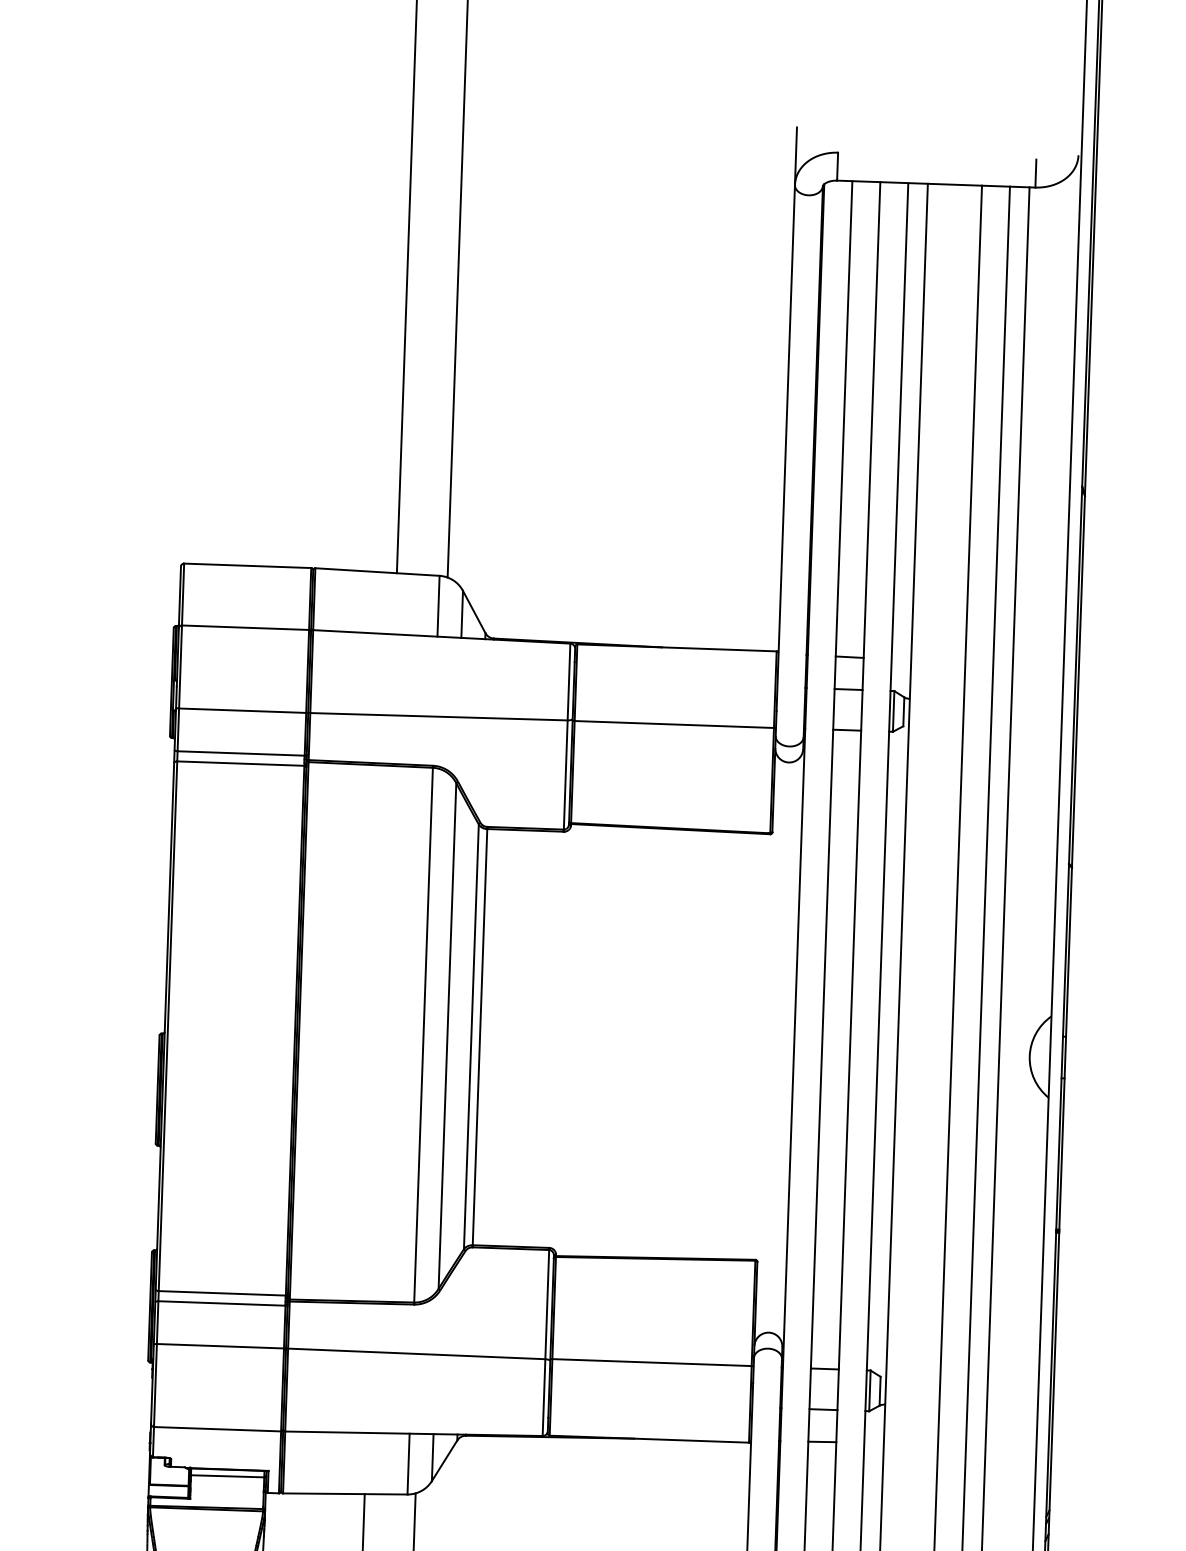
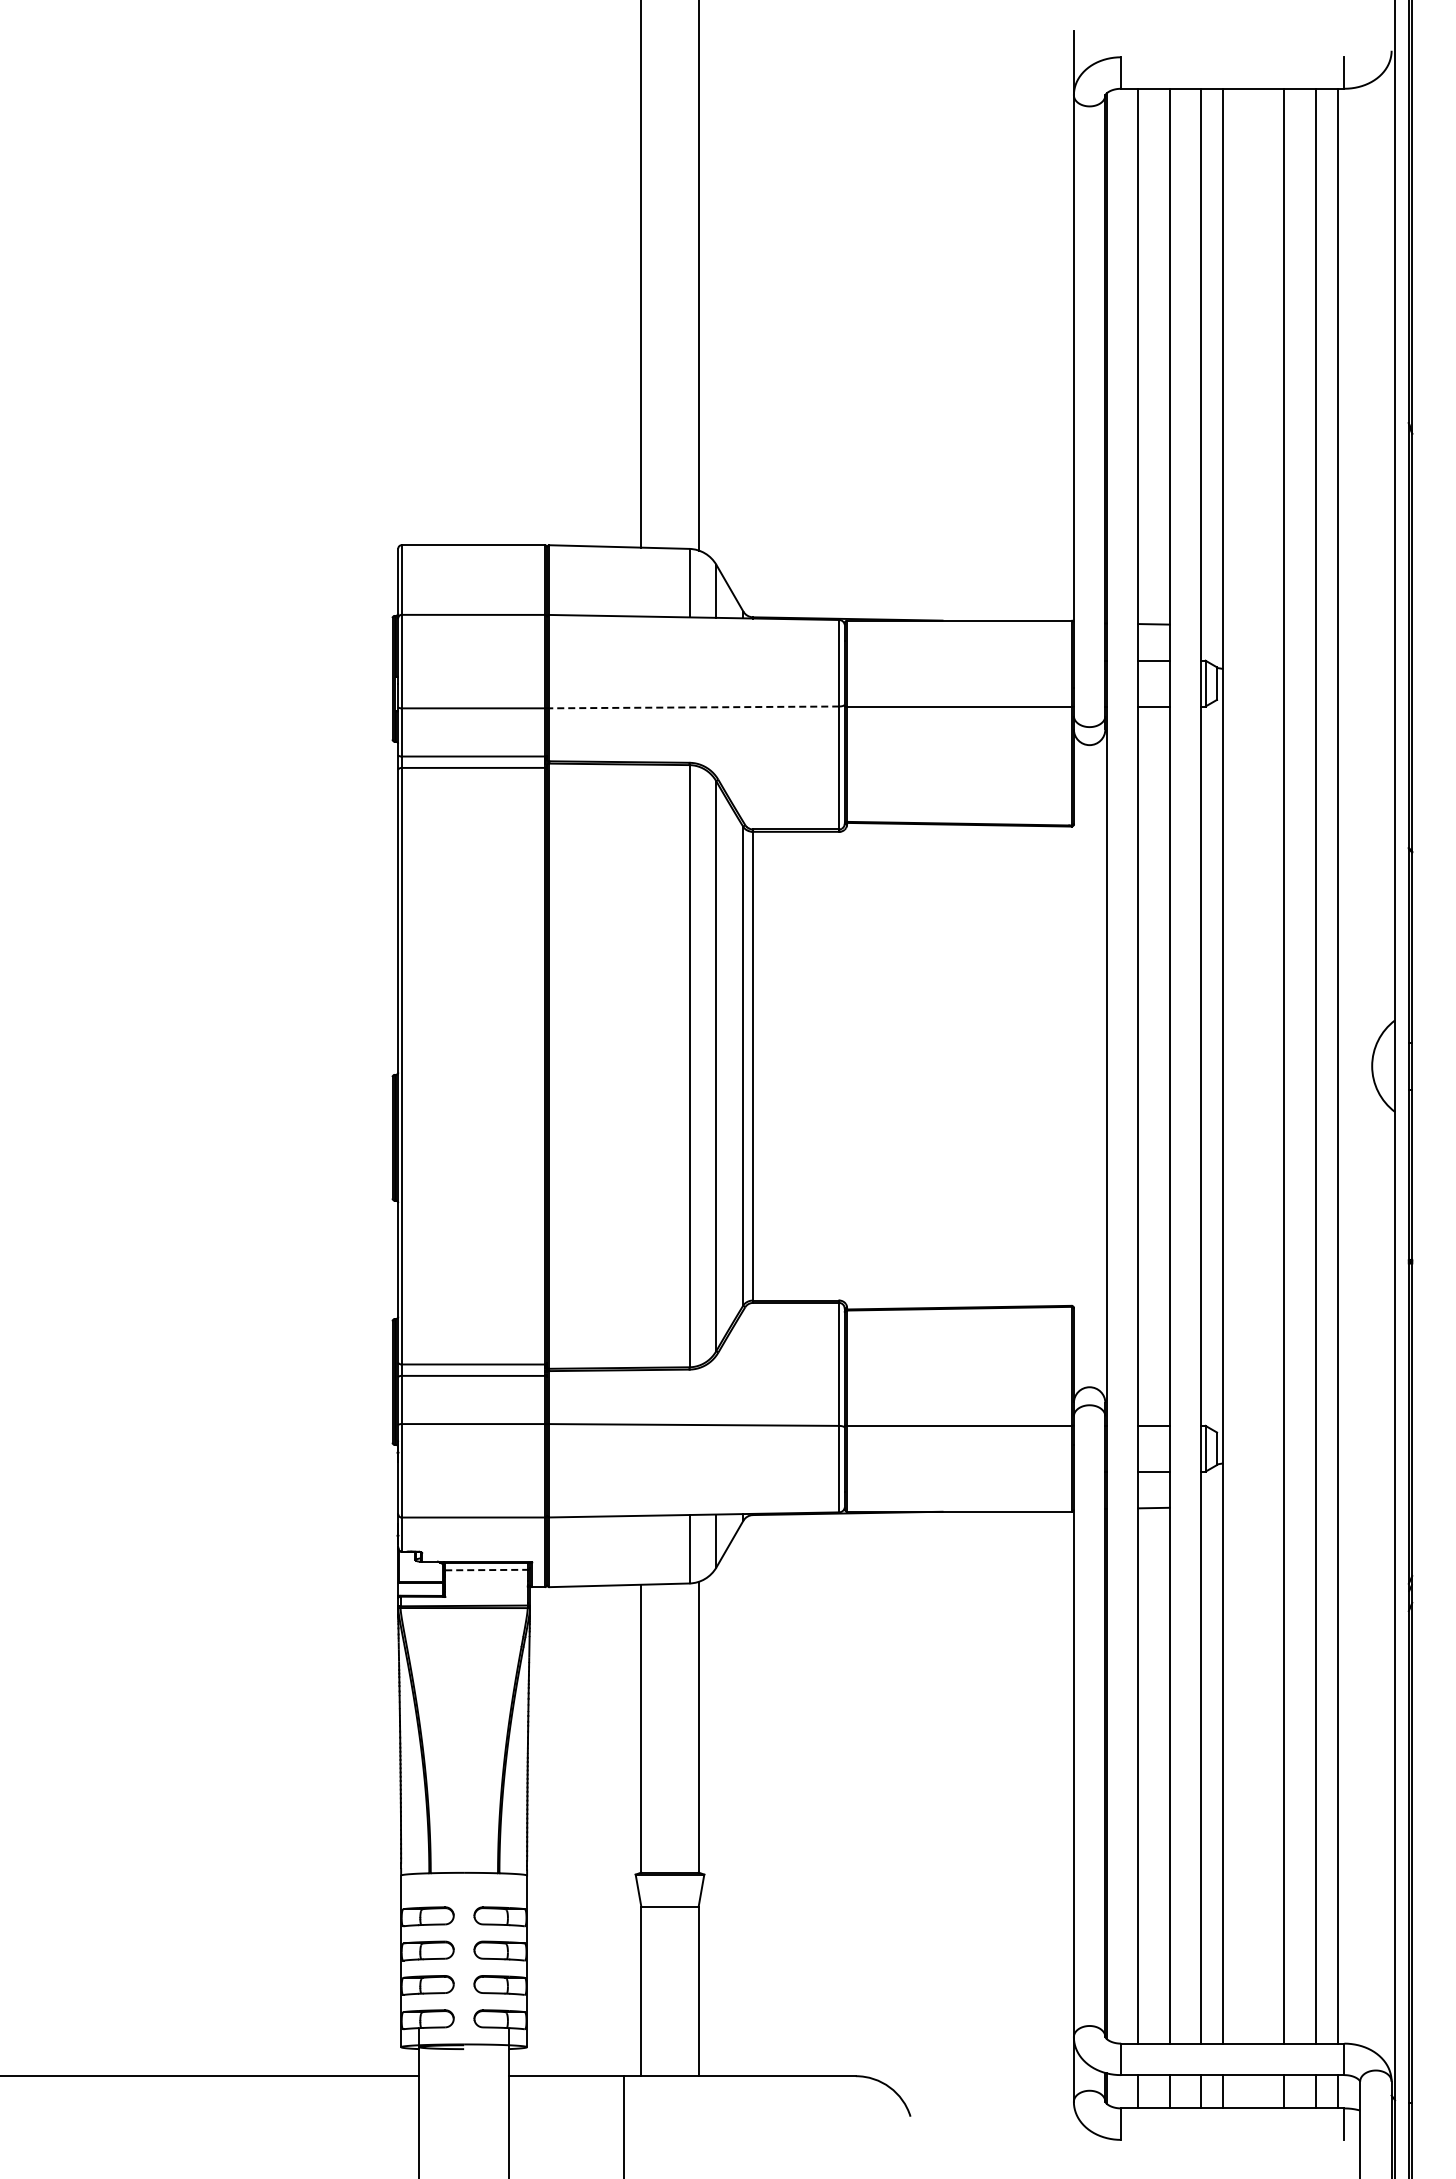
line: (439, 716) -> (694, 707), solid -> dashed
line: (227, 1476) -> (486, 1570), solid -> dashed

